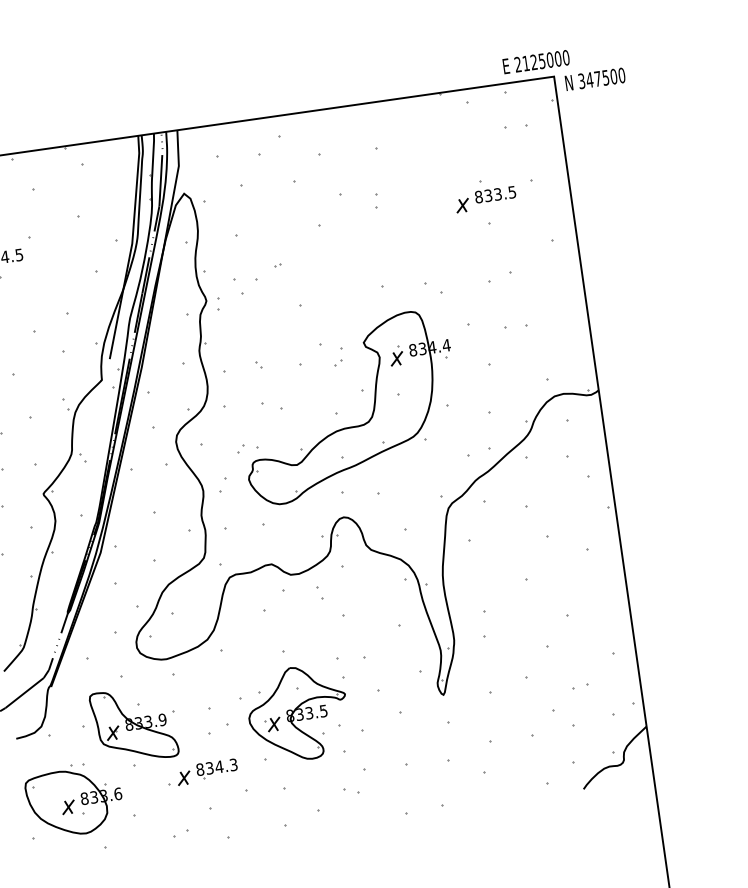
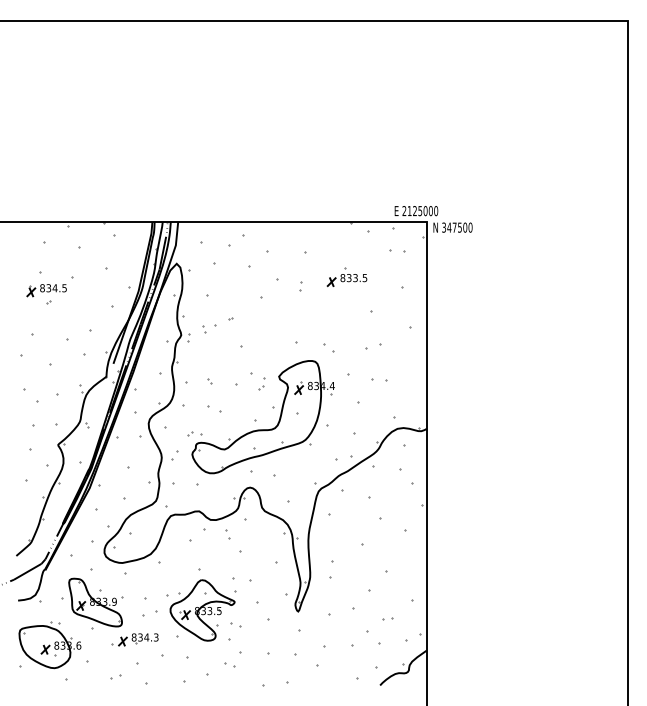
part: (484, 195) -> (346, 277), moved
part: (240, 287) -> (204, 329), size x0.62
part: (351, 728) -> (235, 624), size x0.62

